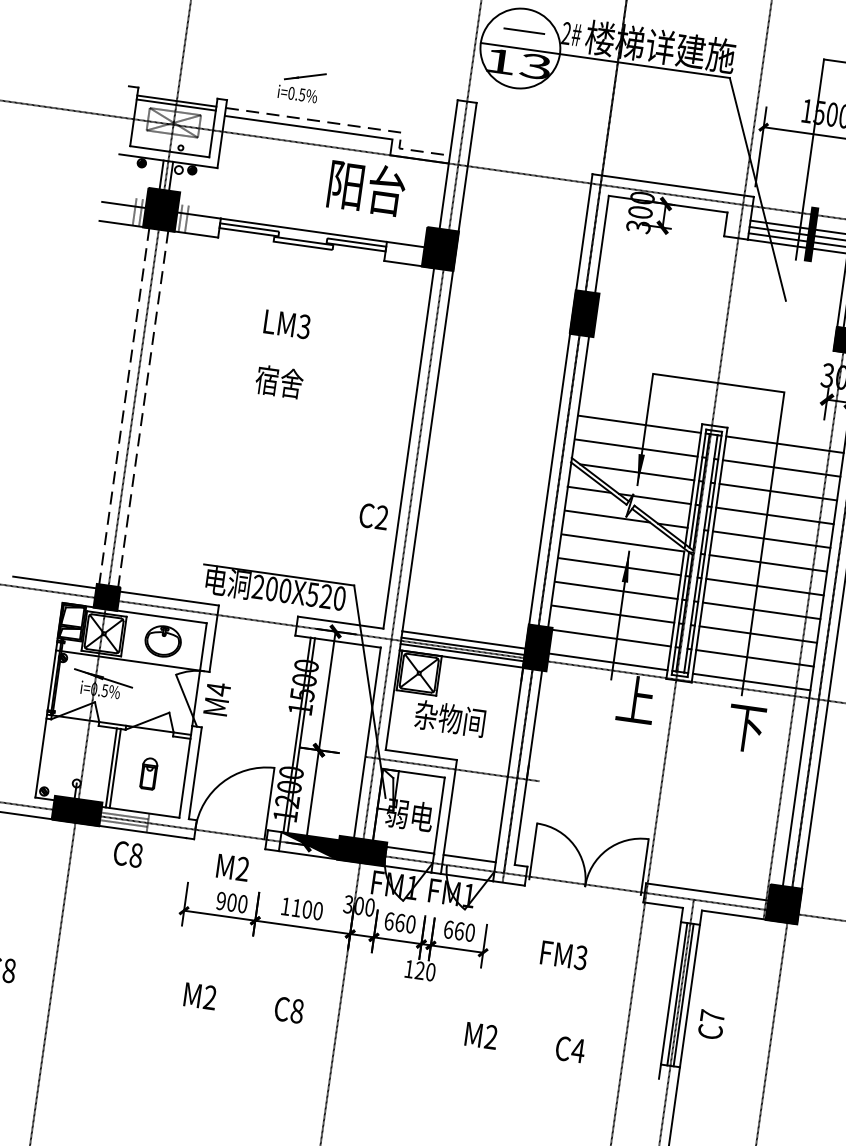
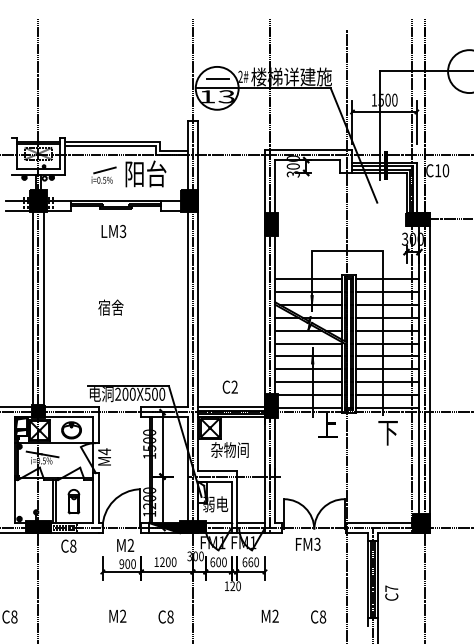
part: (301, 83) -> (103, 174), moved
line: (350, 124) -> (132, 141), dashed -> solid
text: (286, 324) -> (113, 231), moved
text: (278, 381) -> (110, 307), moved
line: (124, 408) -> (33, 309), dashed -> solid
line: (142, 411) -> (43, 309), dashed -> solid
text: (372, 515) -> (229, 386), moved
text: (325, 596) -> (154, 394), 200X520 -> 200X500
part: (148, 773) -> (73, 501), size x1.43
text: (296, 906) -> (162, 561), 1100 -> 1200
text: (400, 921) -> (218, 561), 660 -> 600
text: (564, 953) -> (308, 543), moved
text: (577, 1049) -> (322, 616), C4 -> C8

